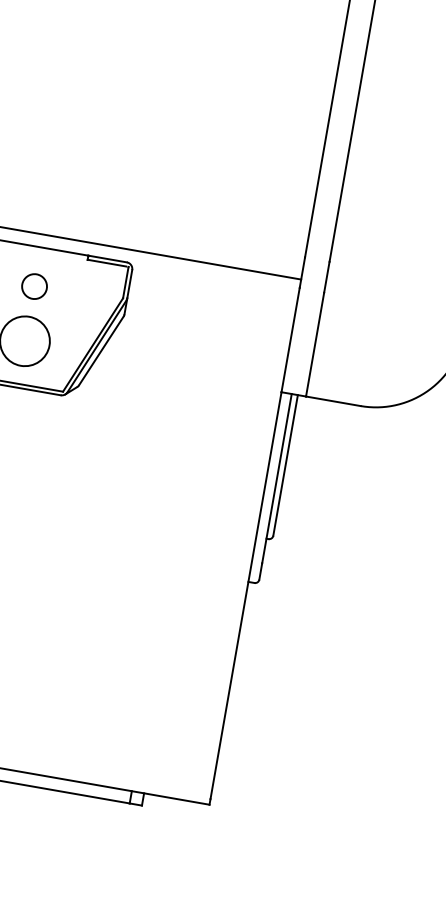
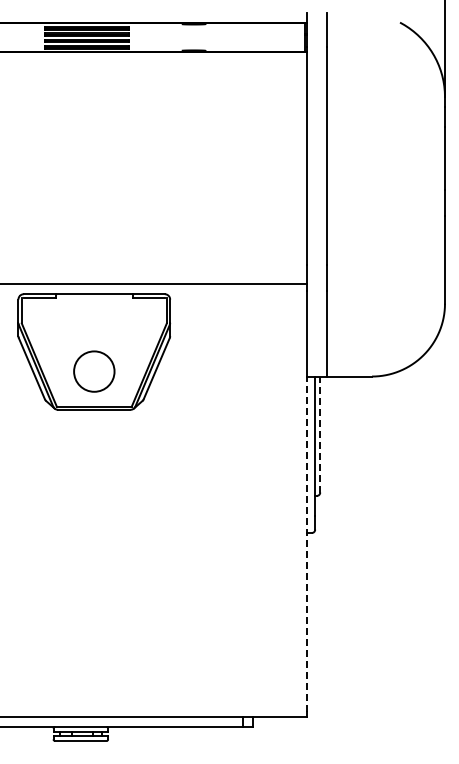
part: (34, 286) -> (94, 326), removed
line: (285, 465) -> (320, 434), solid -> dashed
line: (245, 595) -> (306, 544), solid -> dashed

